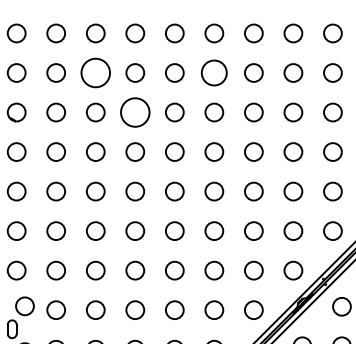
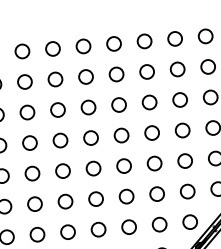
circle: (95, 72) -> (24, 81), size x0.62
circle: (214, 72) -> (116, 74), size x0.71
circle: (135, 112) -> (58, 110), size x0.62

